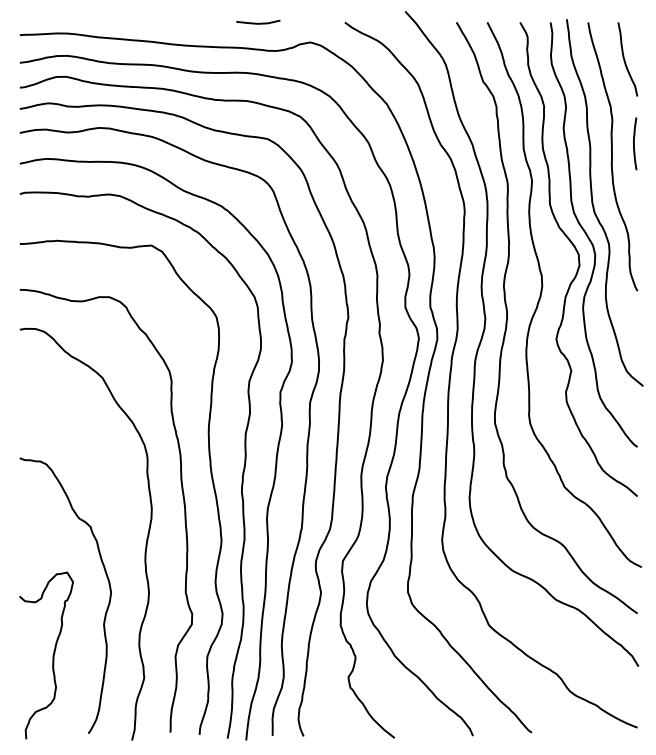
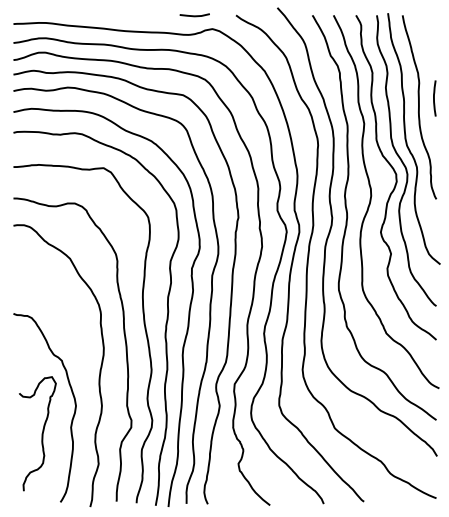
curve: (257, 22) -> (194, 15), moved
curve: (625, 59) -> (428, 40), removed
curve: (51, 654) -> (41, 433), moved

